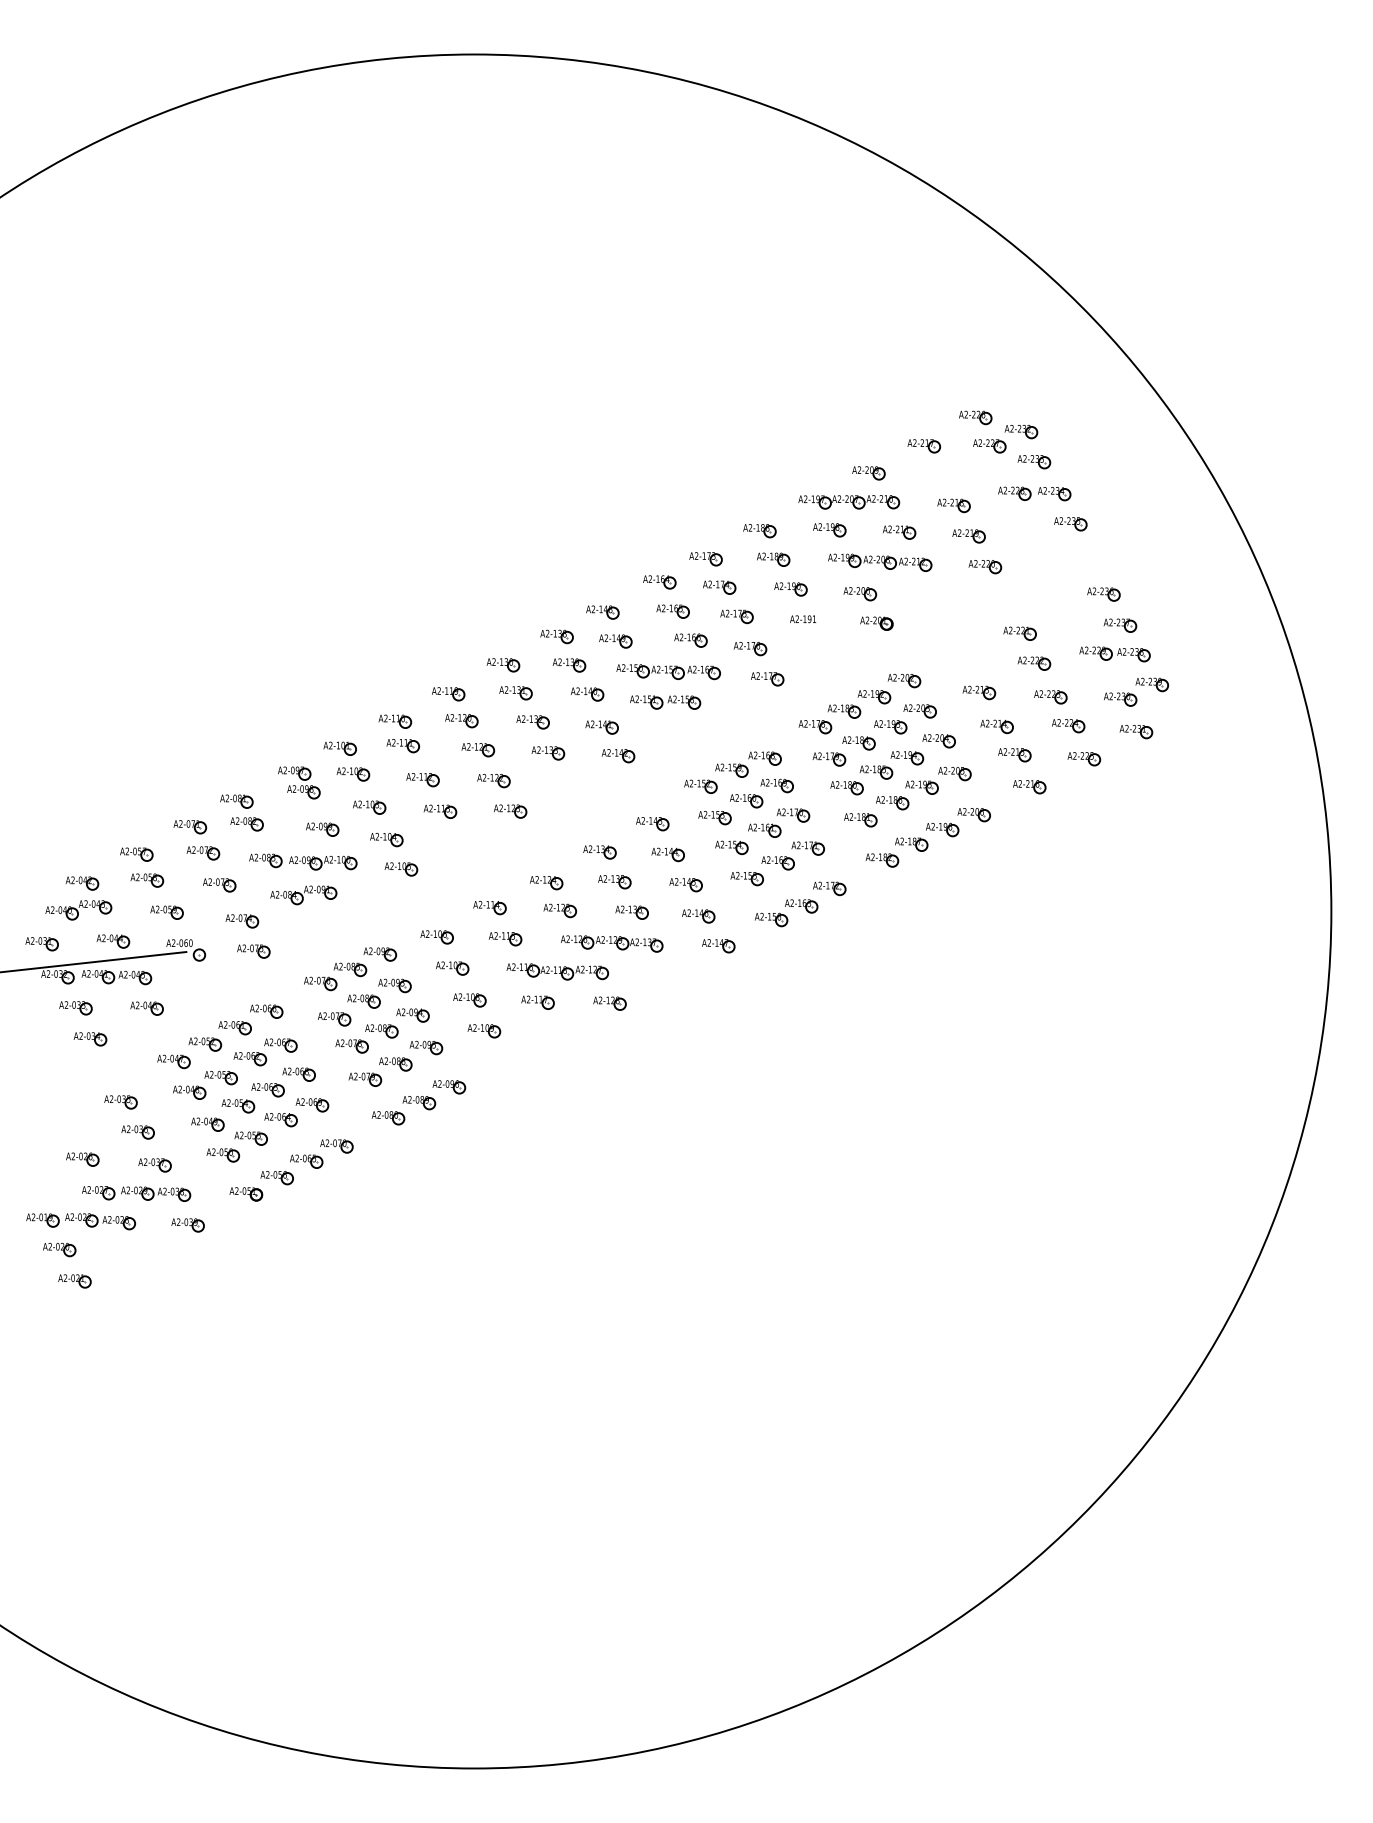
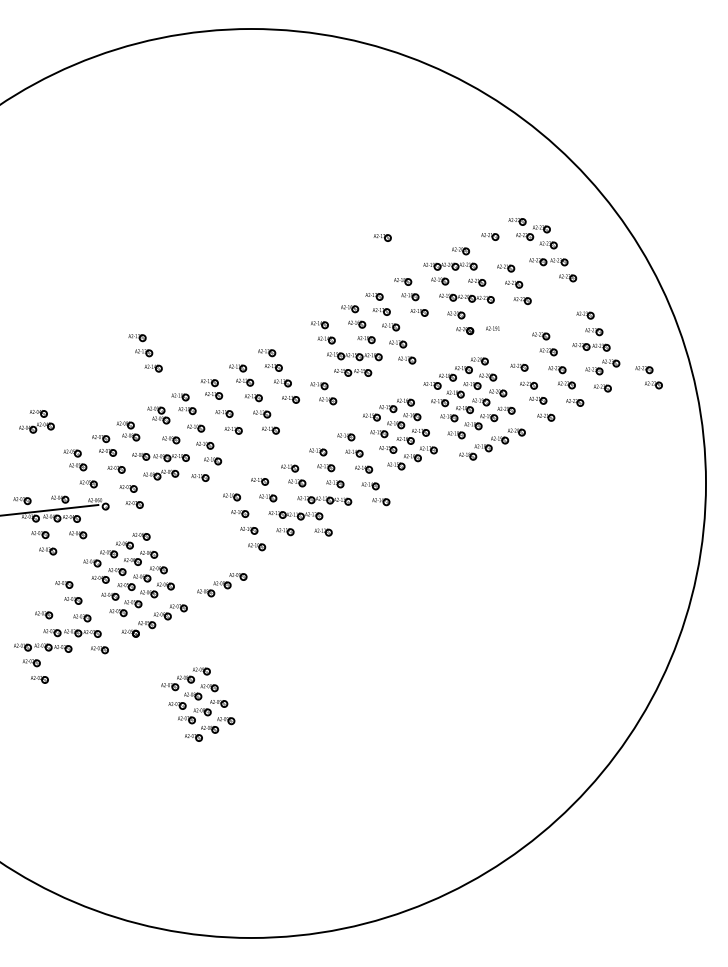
part: (721, 447) -> (382, 237), added
text: (802, 619) -> (492, 328), moved
part: (572, 666) -> (145, 353), moved
part: (1222, 711) -> (648, 377), added
part: (78, 898) -> (36, 421), moved
part: (378, 900) -> (200, 477), added
part: (800, 903) -> (424, 479), removed
part: (374, 1017) -> (198, 704), moved

